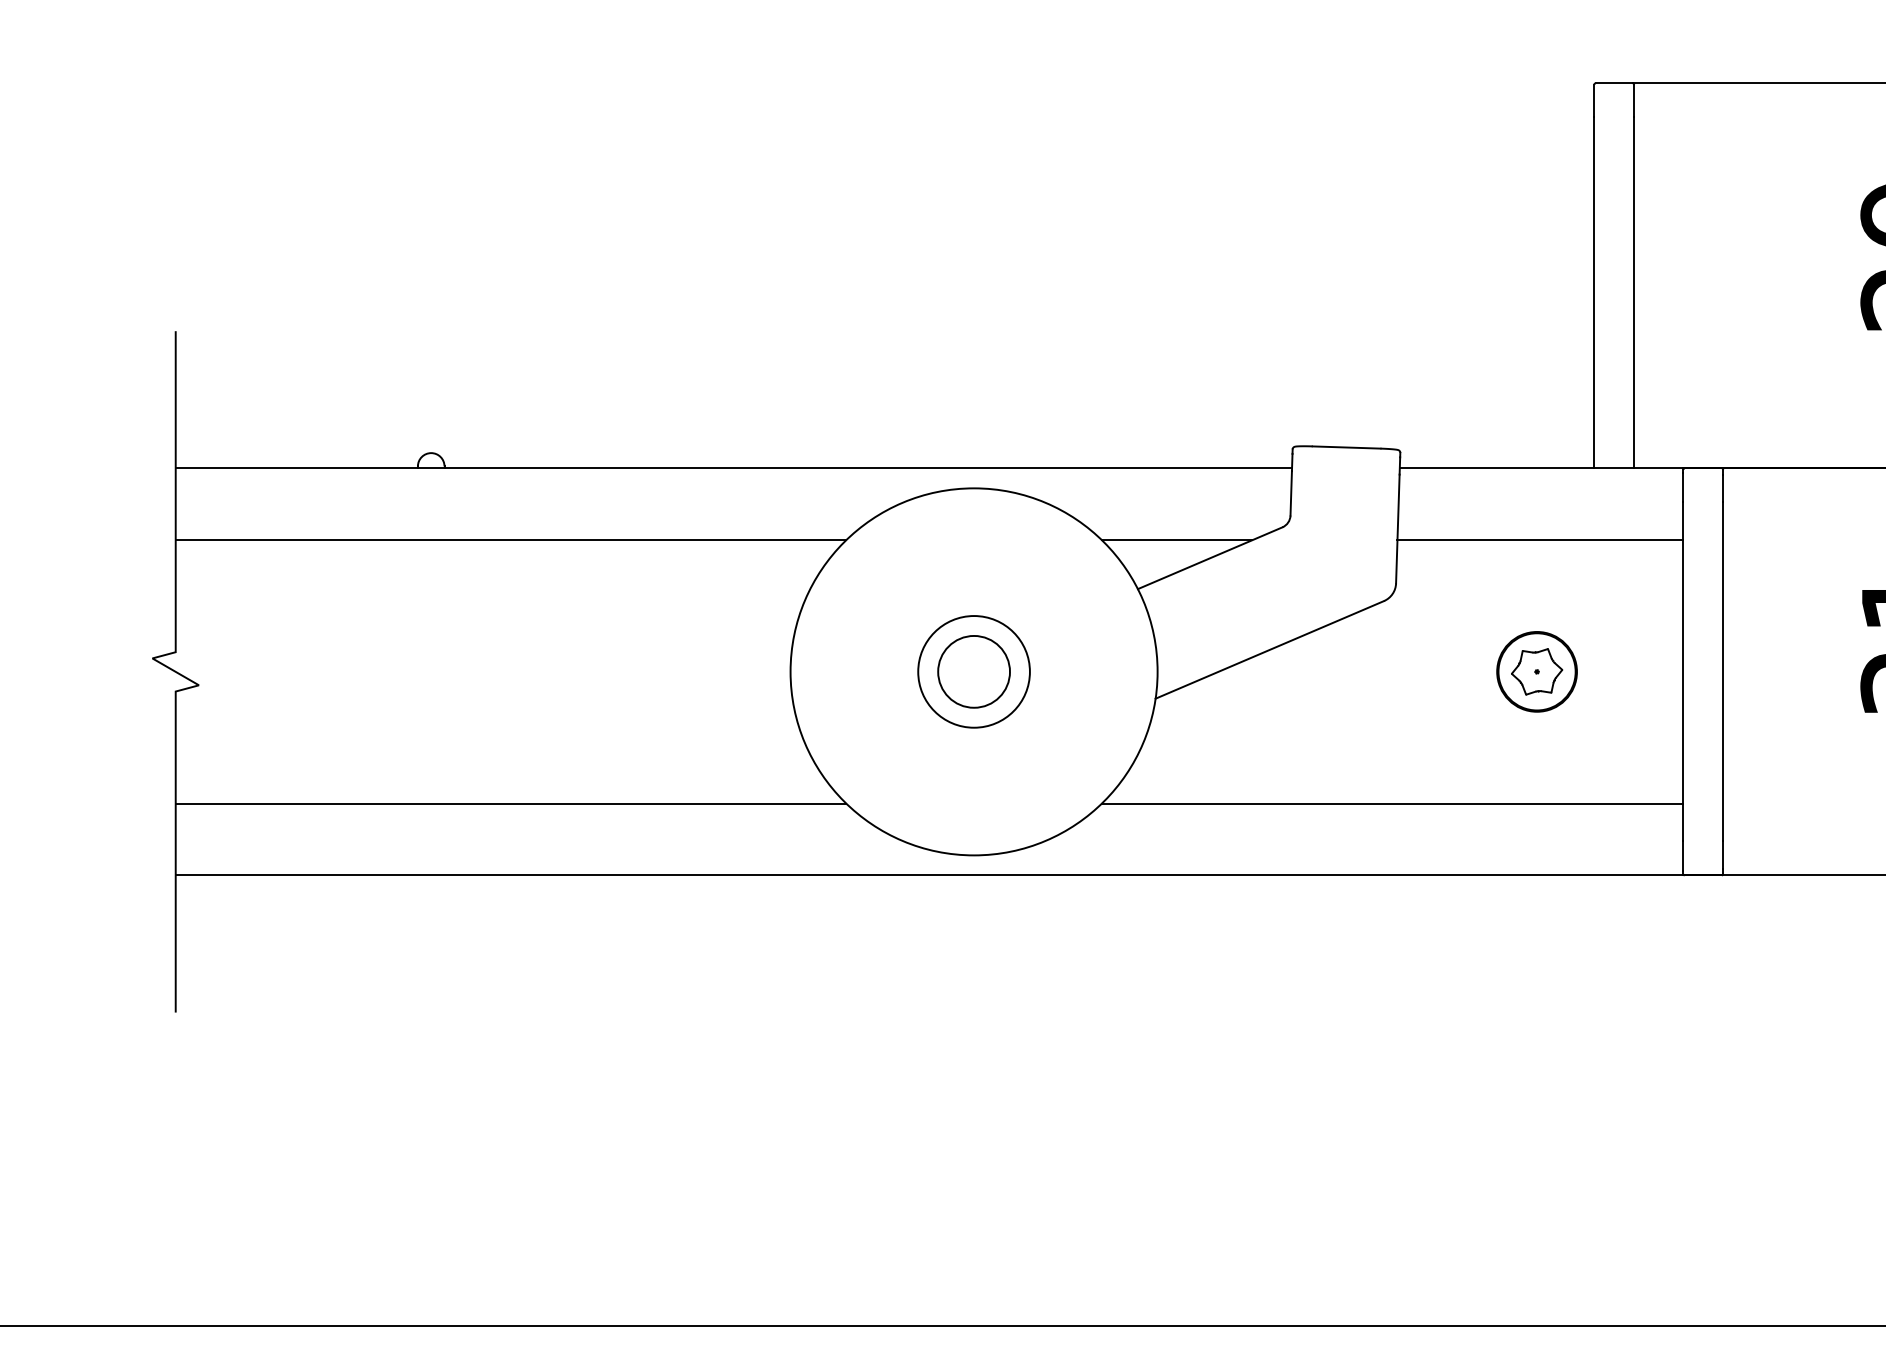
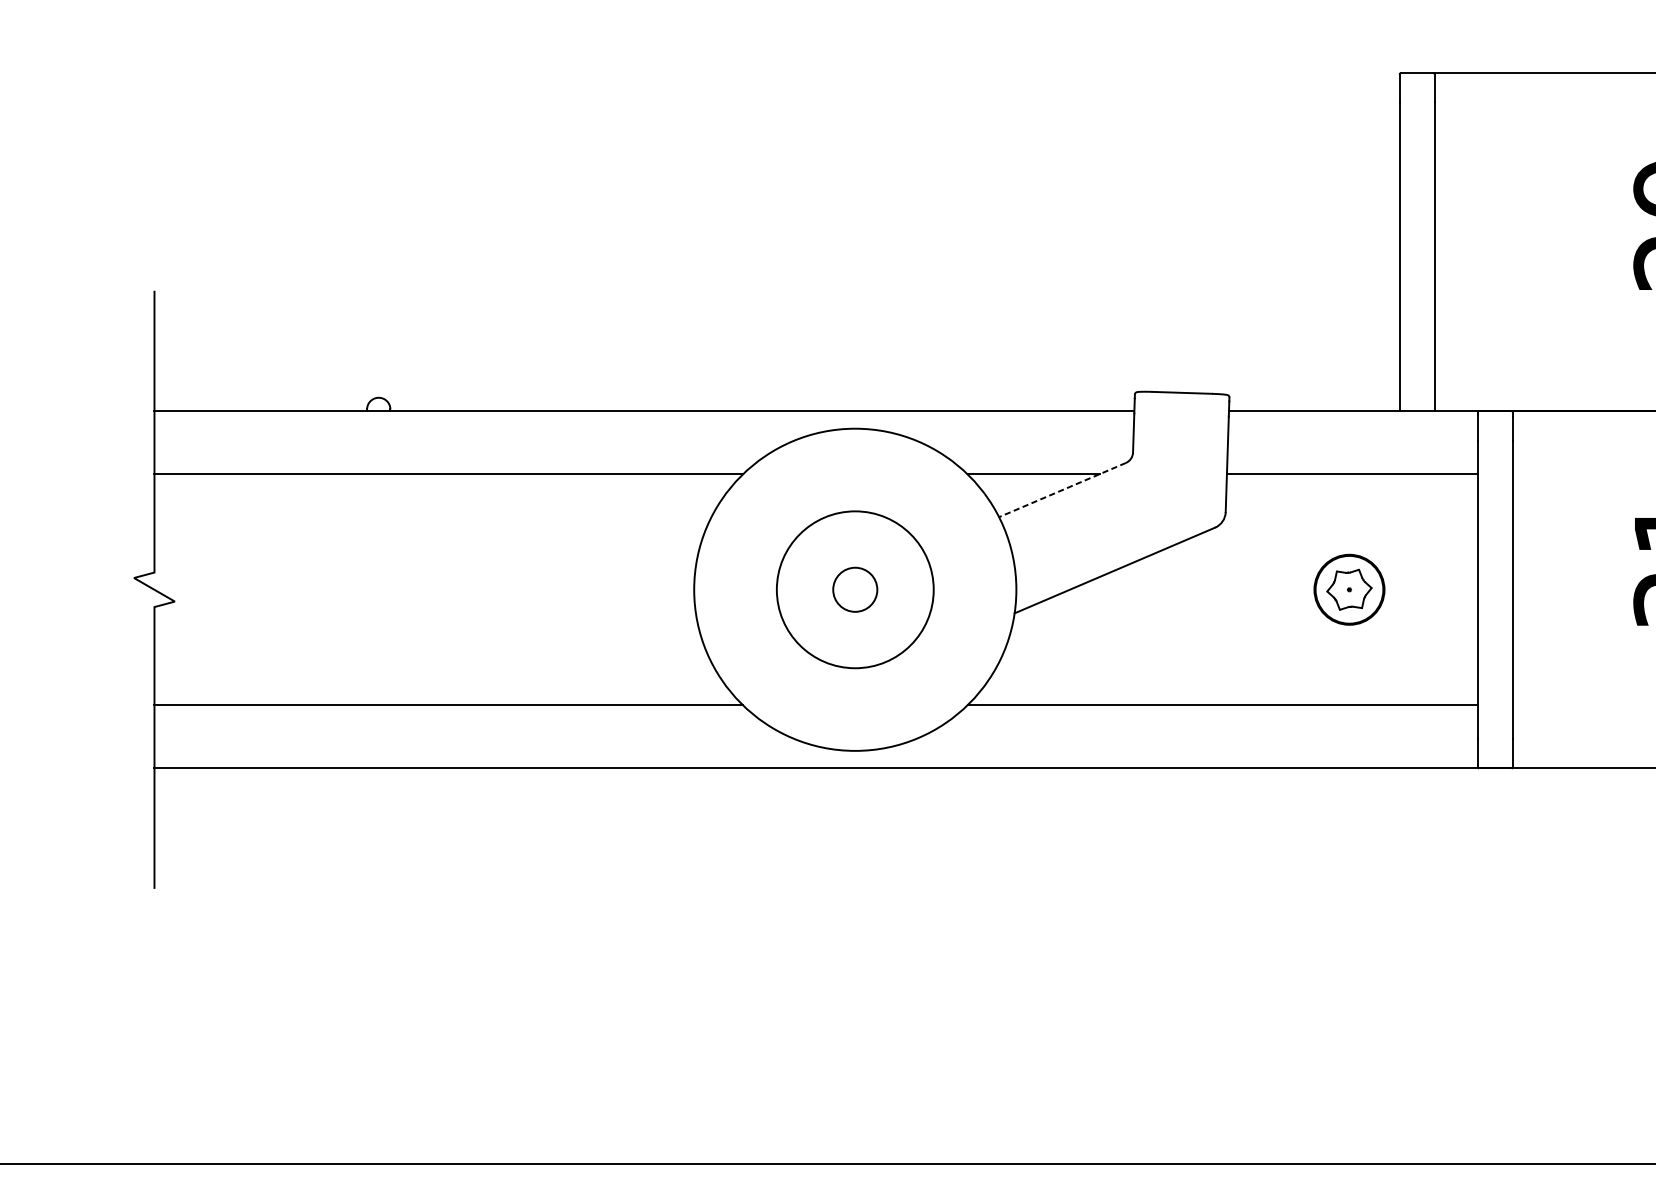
line: (1210, 558) -> (1062, 490), solid -> dashed
circle: (973, 671) -> (854, 589), size x1.6
circle: (974, 671) -> (855, 589), size x0.7

